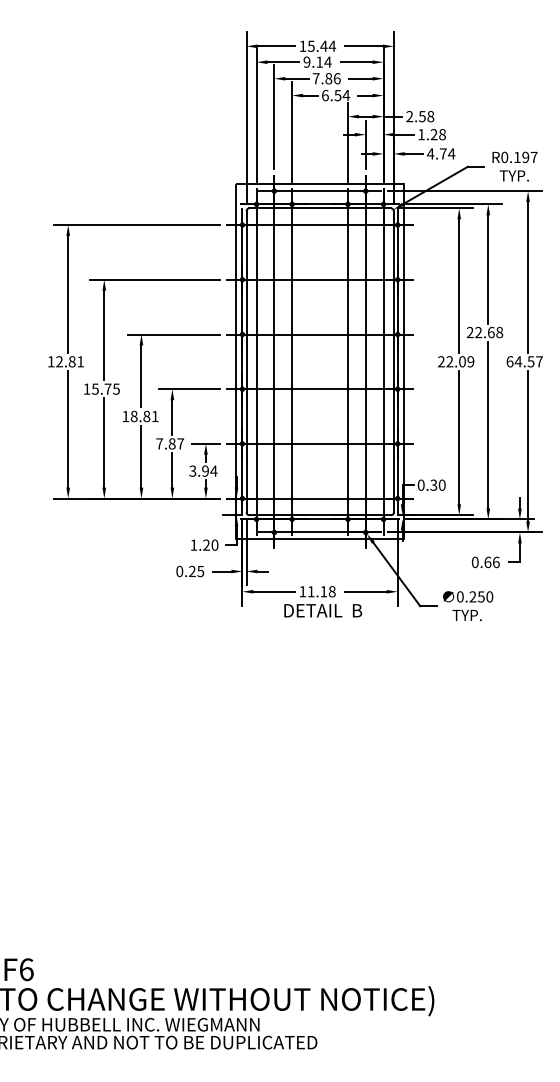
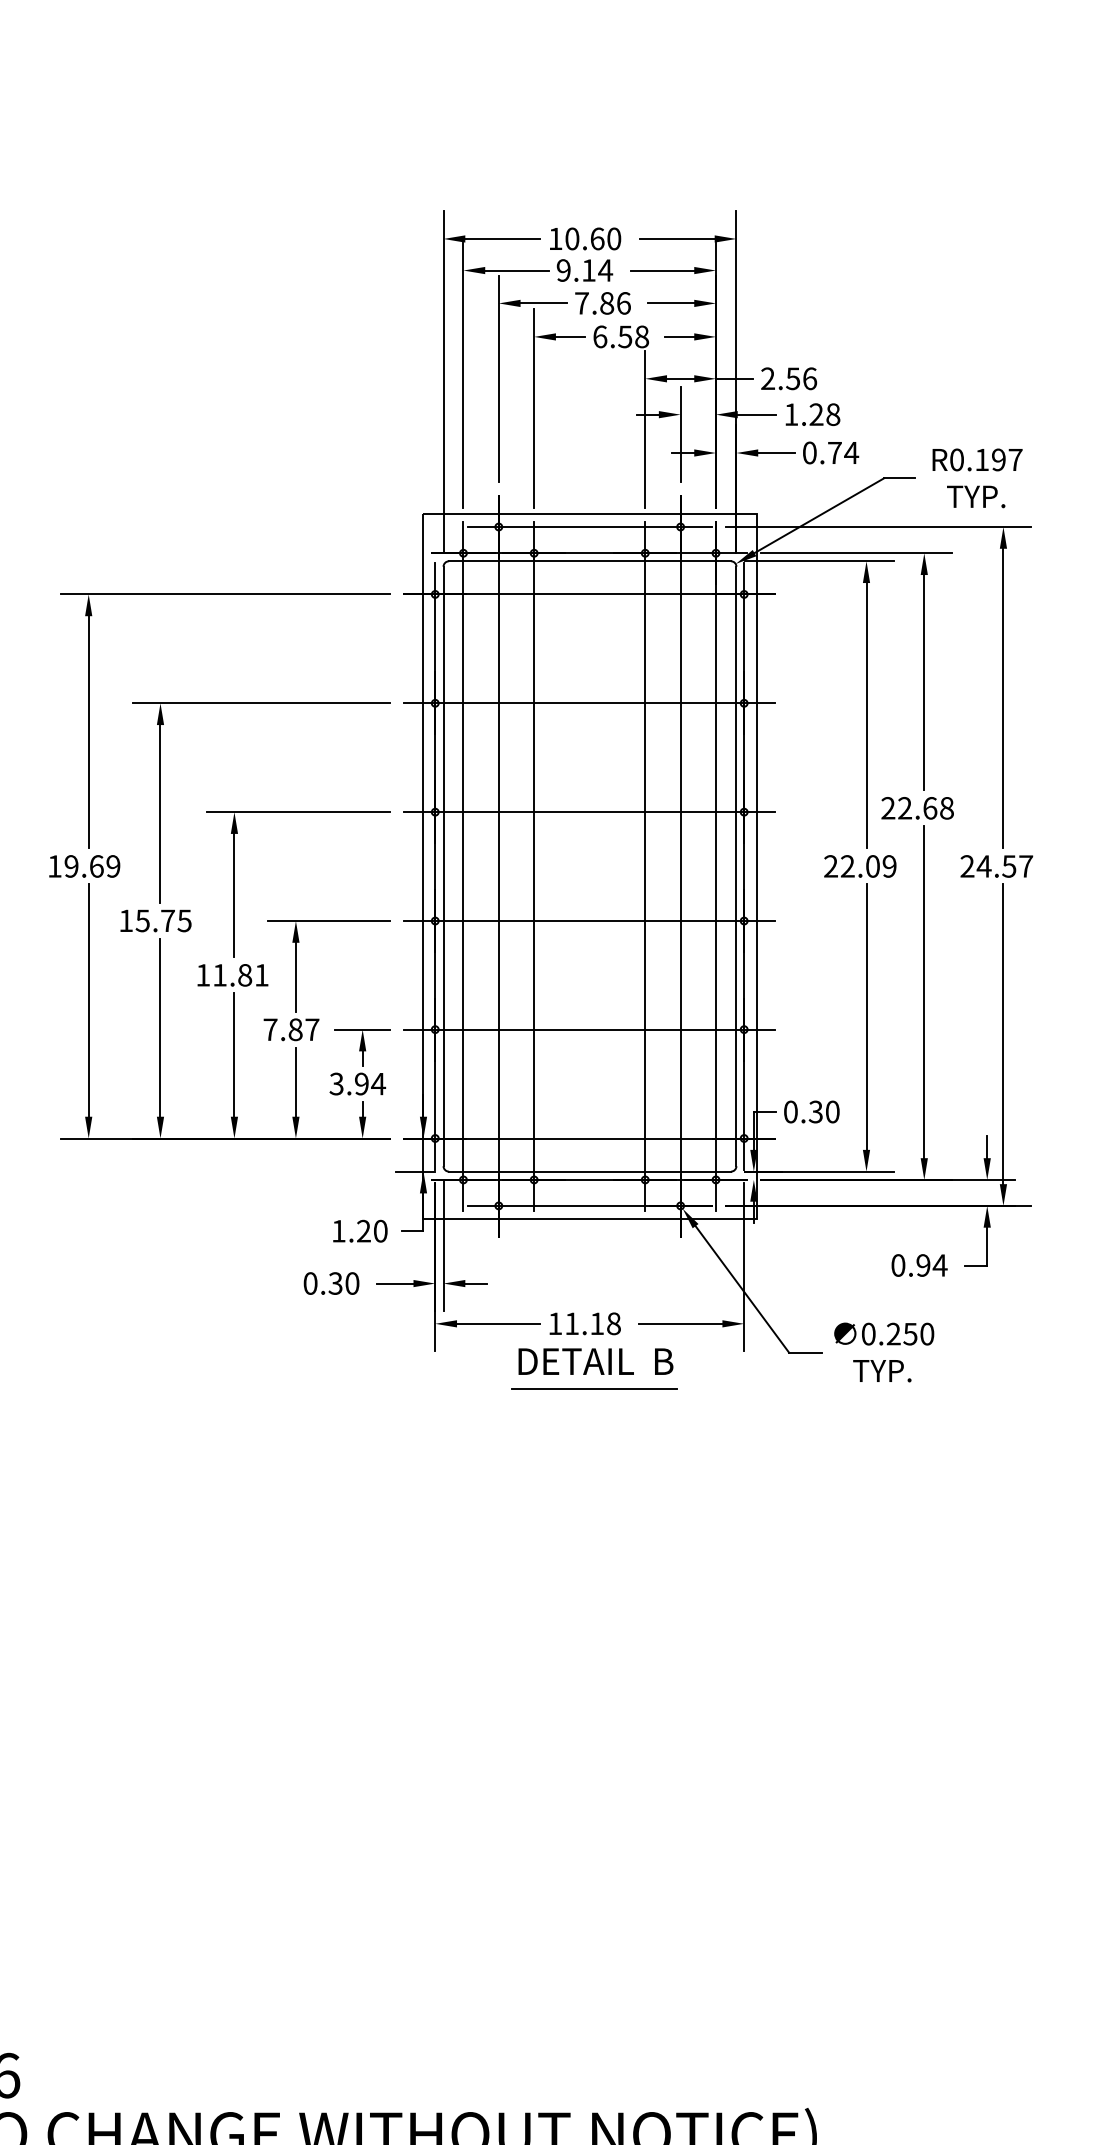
text: (321, 45) -> (592, 237), 15.44 -> 10.60
text: (346, 95) -> (642, 336), 6.54 -> 6.58
text: (430, 116) -> (809, 378), 2.58 -> 2.56
text: (430, 153) -> (809, 452), 4.74 -> 0.74
text: (69, 361) -> (91, 865), 12.81 -> 19.69
text: (509, 361) -> (966, 865), 64.57 -> 24.57
text: (133, 416) -> (218, 975), 18.81 -> 11.81
text: (491, 562) -> (930, 1265), 0.66 -> 0.94
text: (196, 571) -> (343, 1283), 0.25 -> 0.30
line: (322, 624) -> (594, 1388), added

